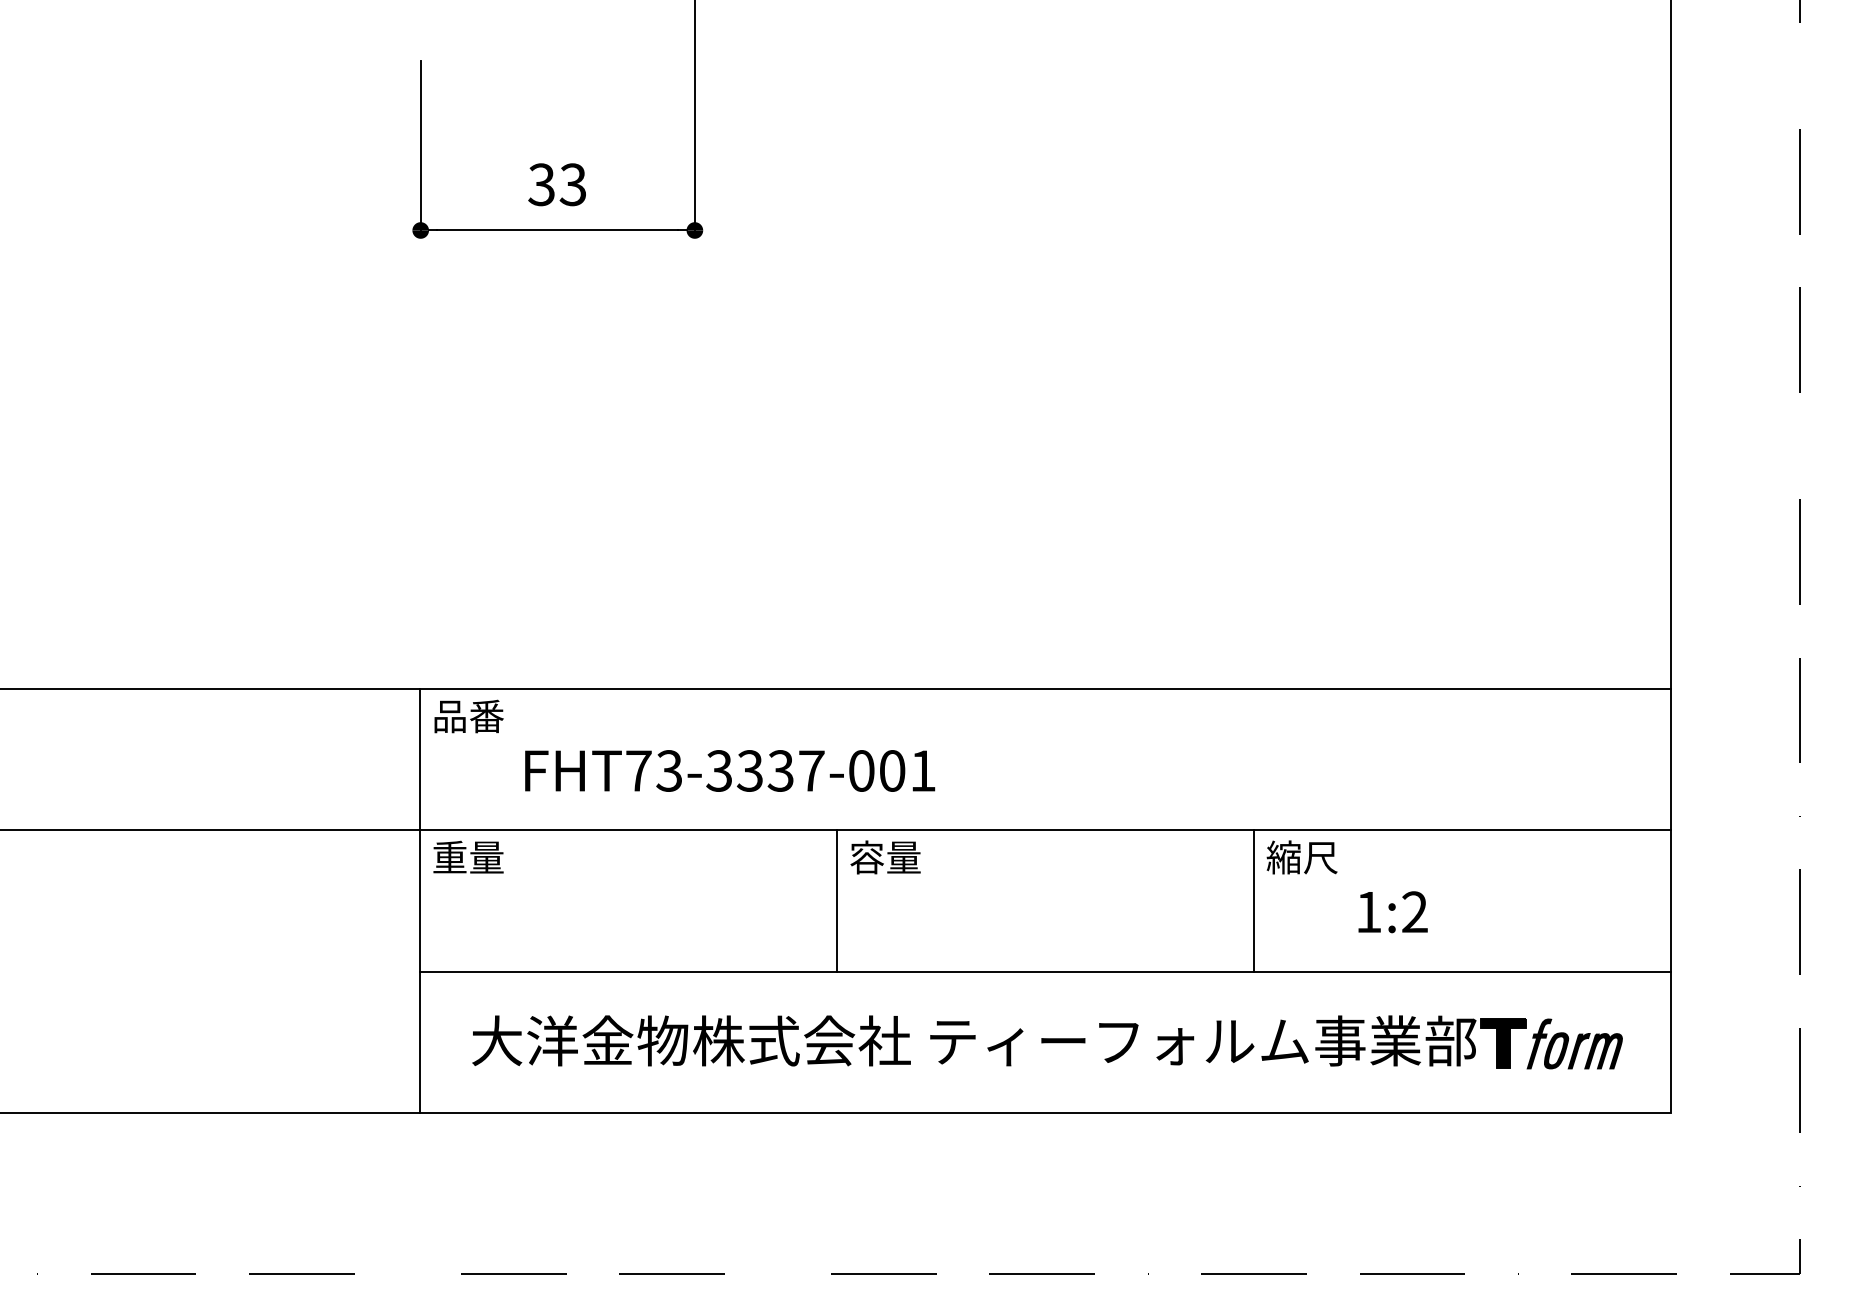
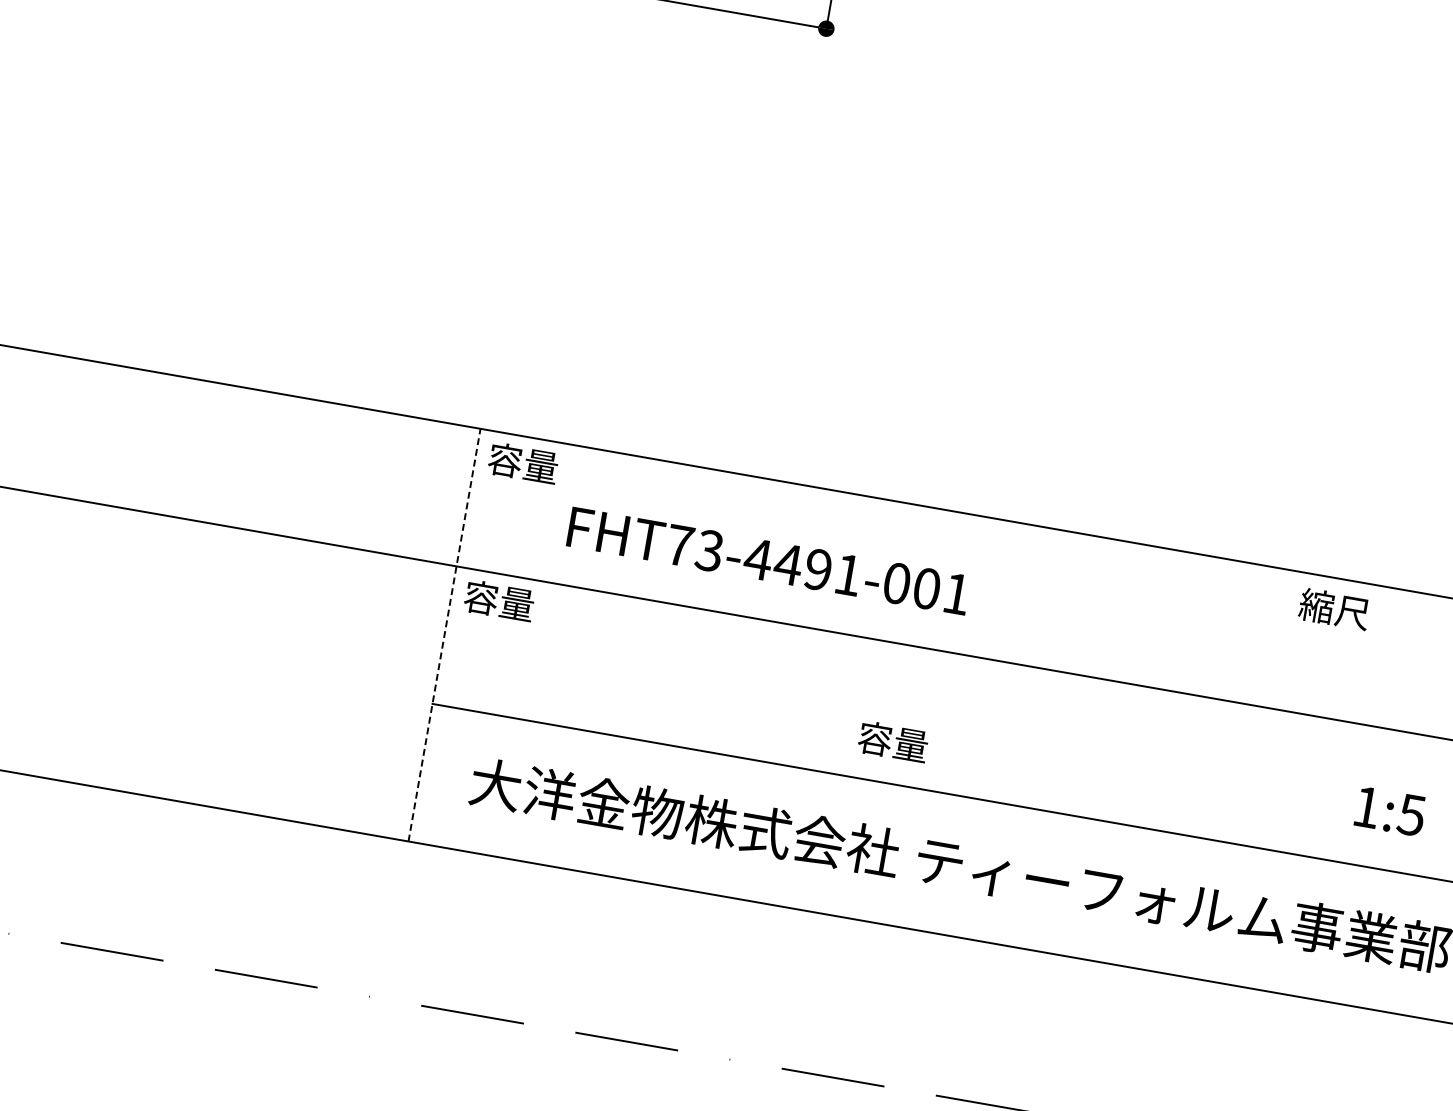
text: (468, 716) -> (523, 463), 品番 -> 容量
text: (764, 770) -> (802, 566), FHT73-3337-001 -> FHT73-4491-001
text: (449, 857) -> (480, 597), 重量 -> 容量
text: (885, 857) -> (893, 741), moved
text: (1301, 857) -> (1333, 609), moved
line: (836, 900) -> (850, 705), removed
line: (1253, 900) -> (1256, 776), removed
line: (419, 901) -> (444, 635), solid -> dashed
text: (1414, 912) -> (1411, 815), 1:2 -> 1:5

